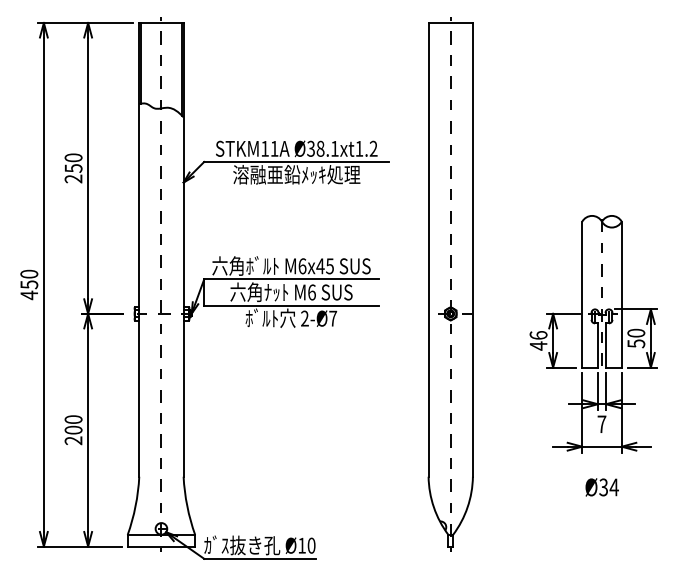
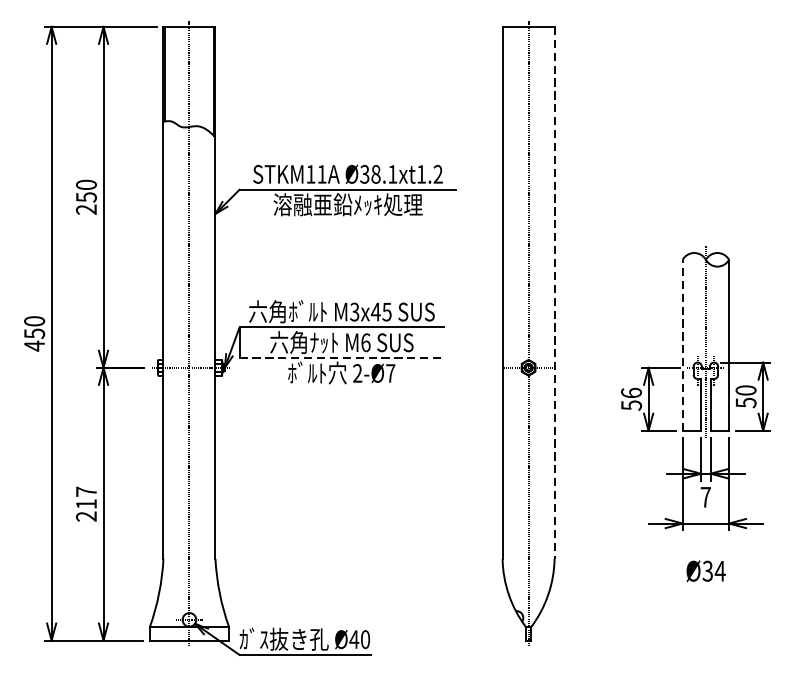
line: (472, 249) -> (554, 292), solid -> dashed
text: (302, 266) -> (354, 312), M6x45 -> M3x45
line: (582, 294) -> (683, 345), solid -> dashed
line: (291, 305) -> (341, 358), solid -> dashed
text: (538, 345) -> (631, 404), 46 -> 56
text: (73, 424) -> (86, 497), 200 -> 217
text: (301, 545) -> (353, 639), Ø10 -> Ø40

